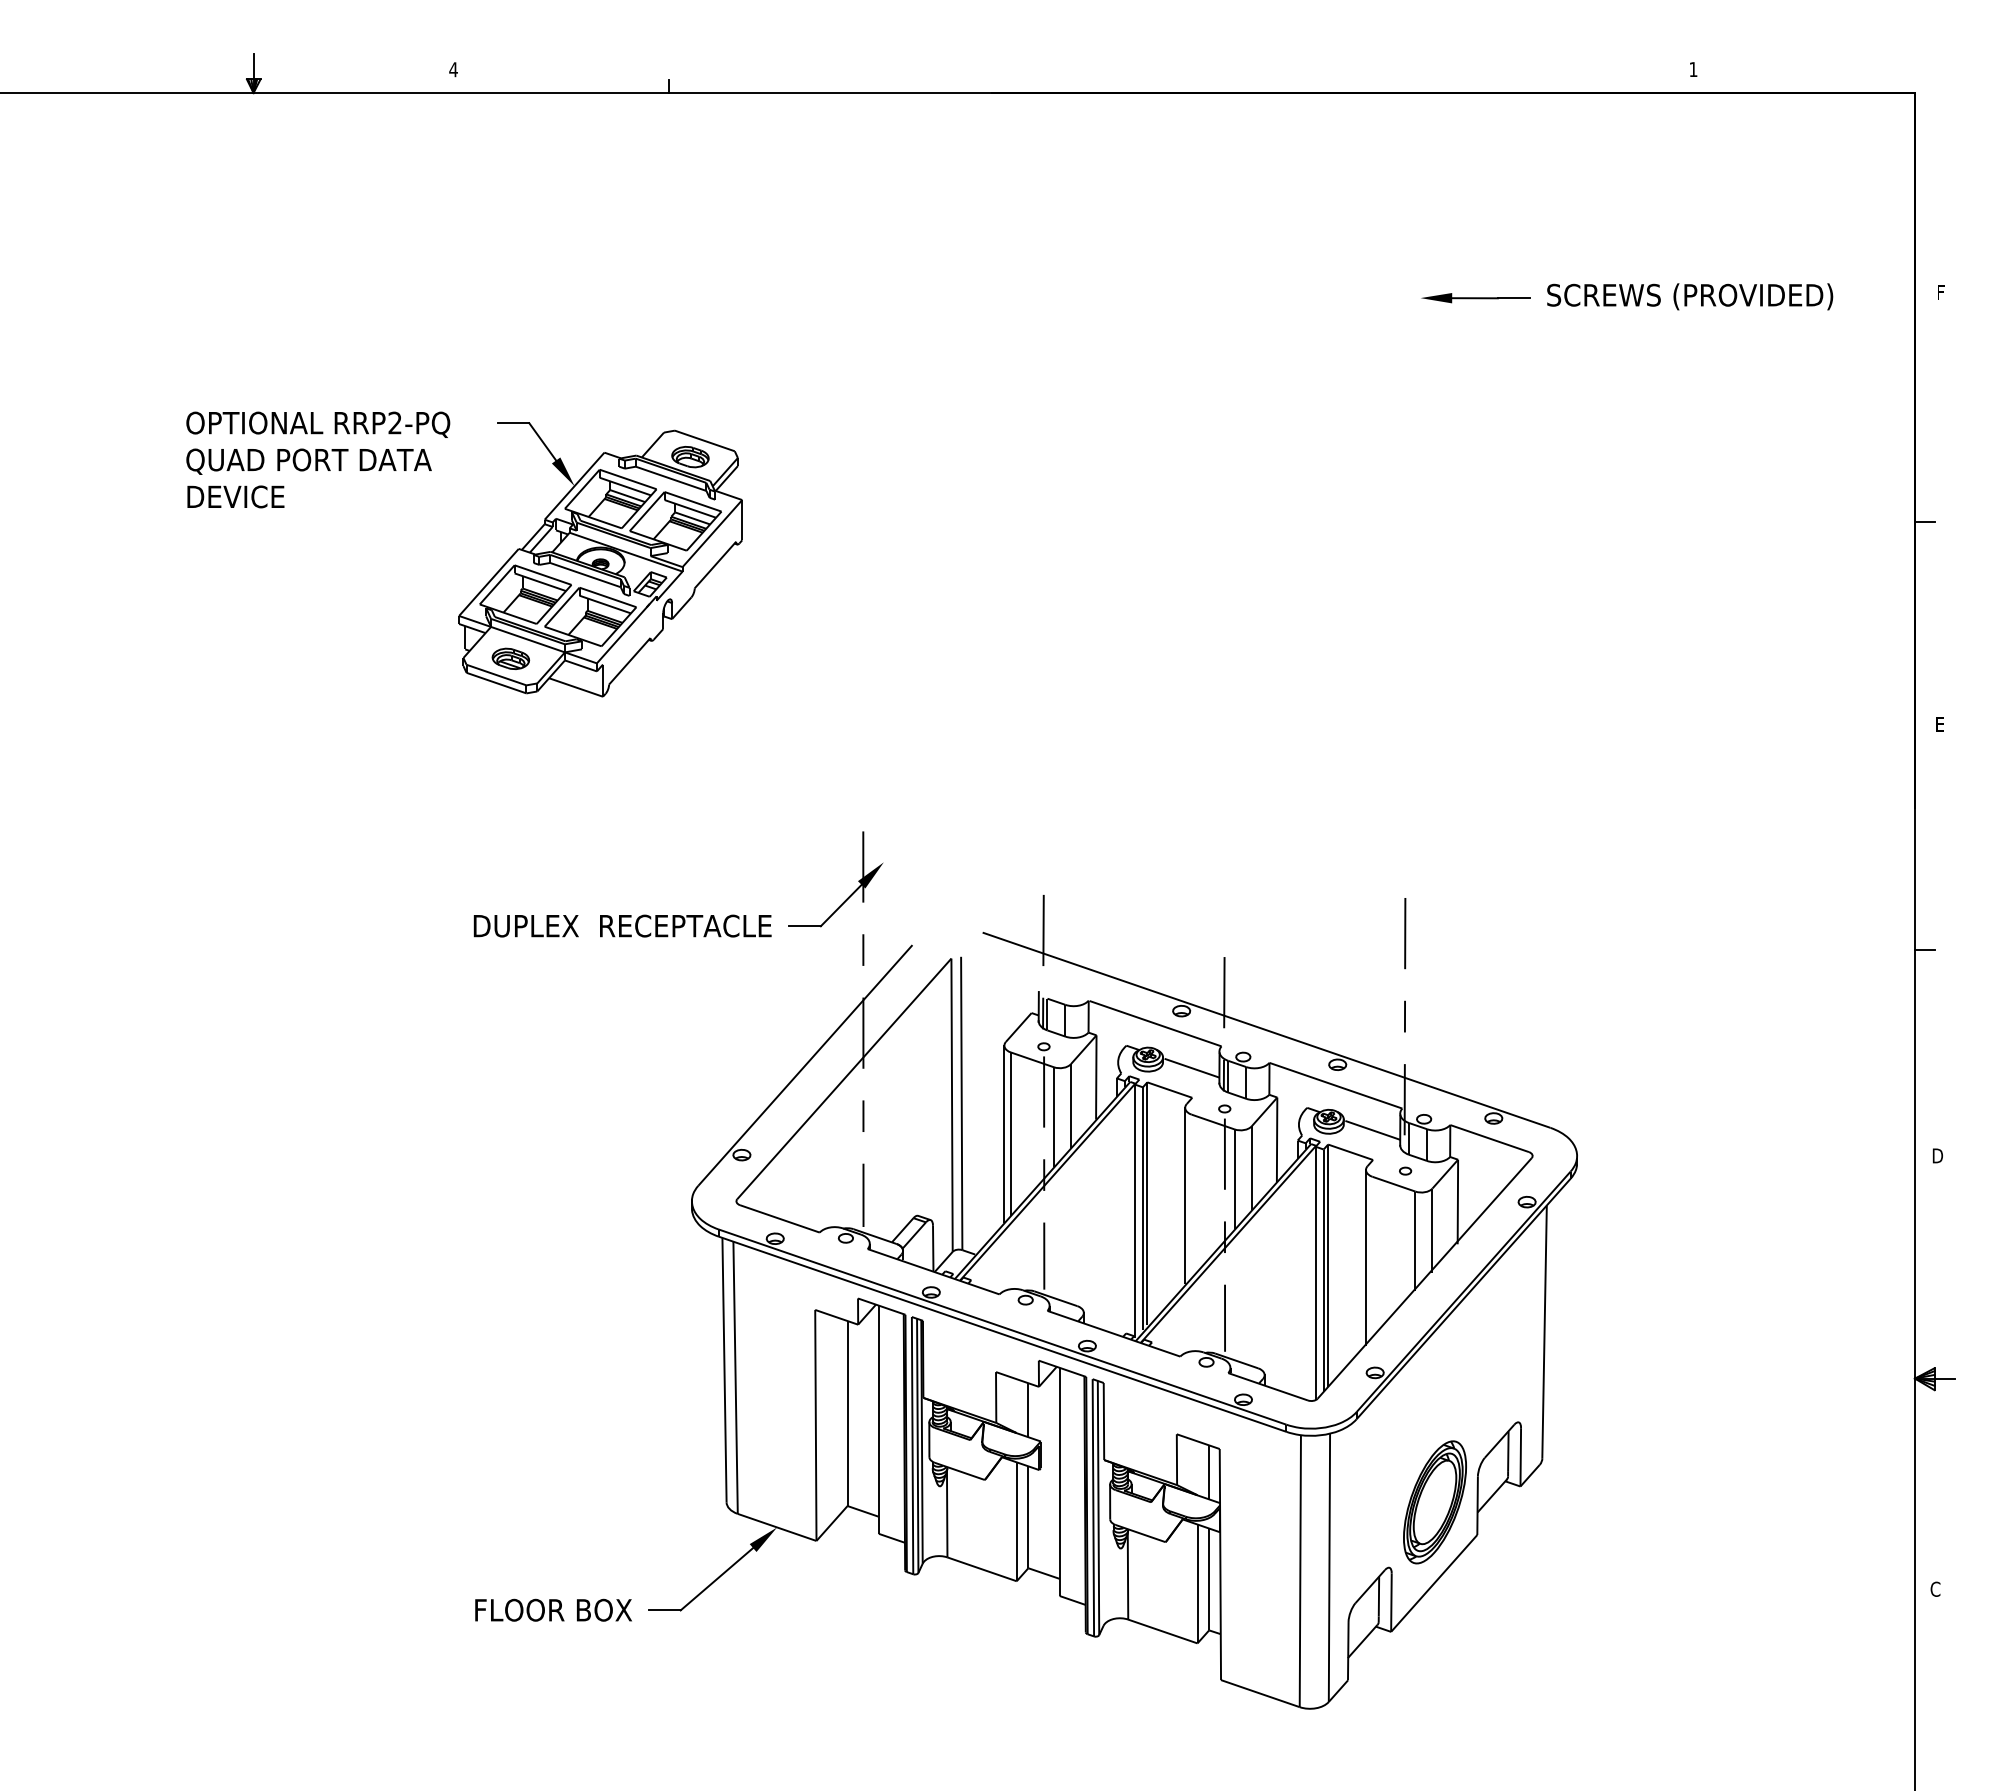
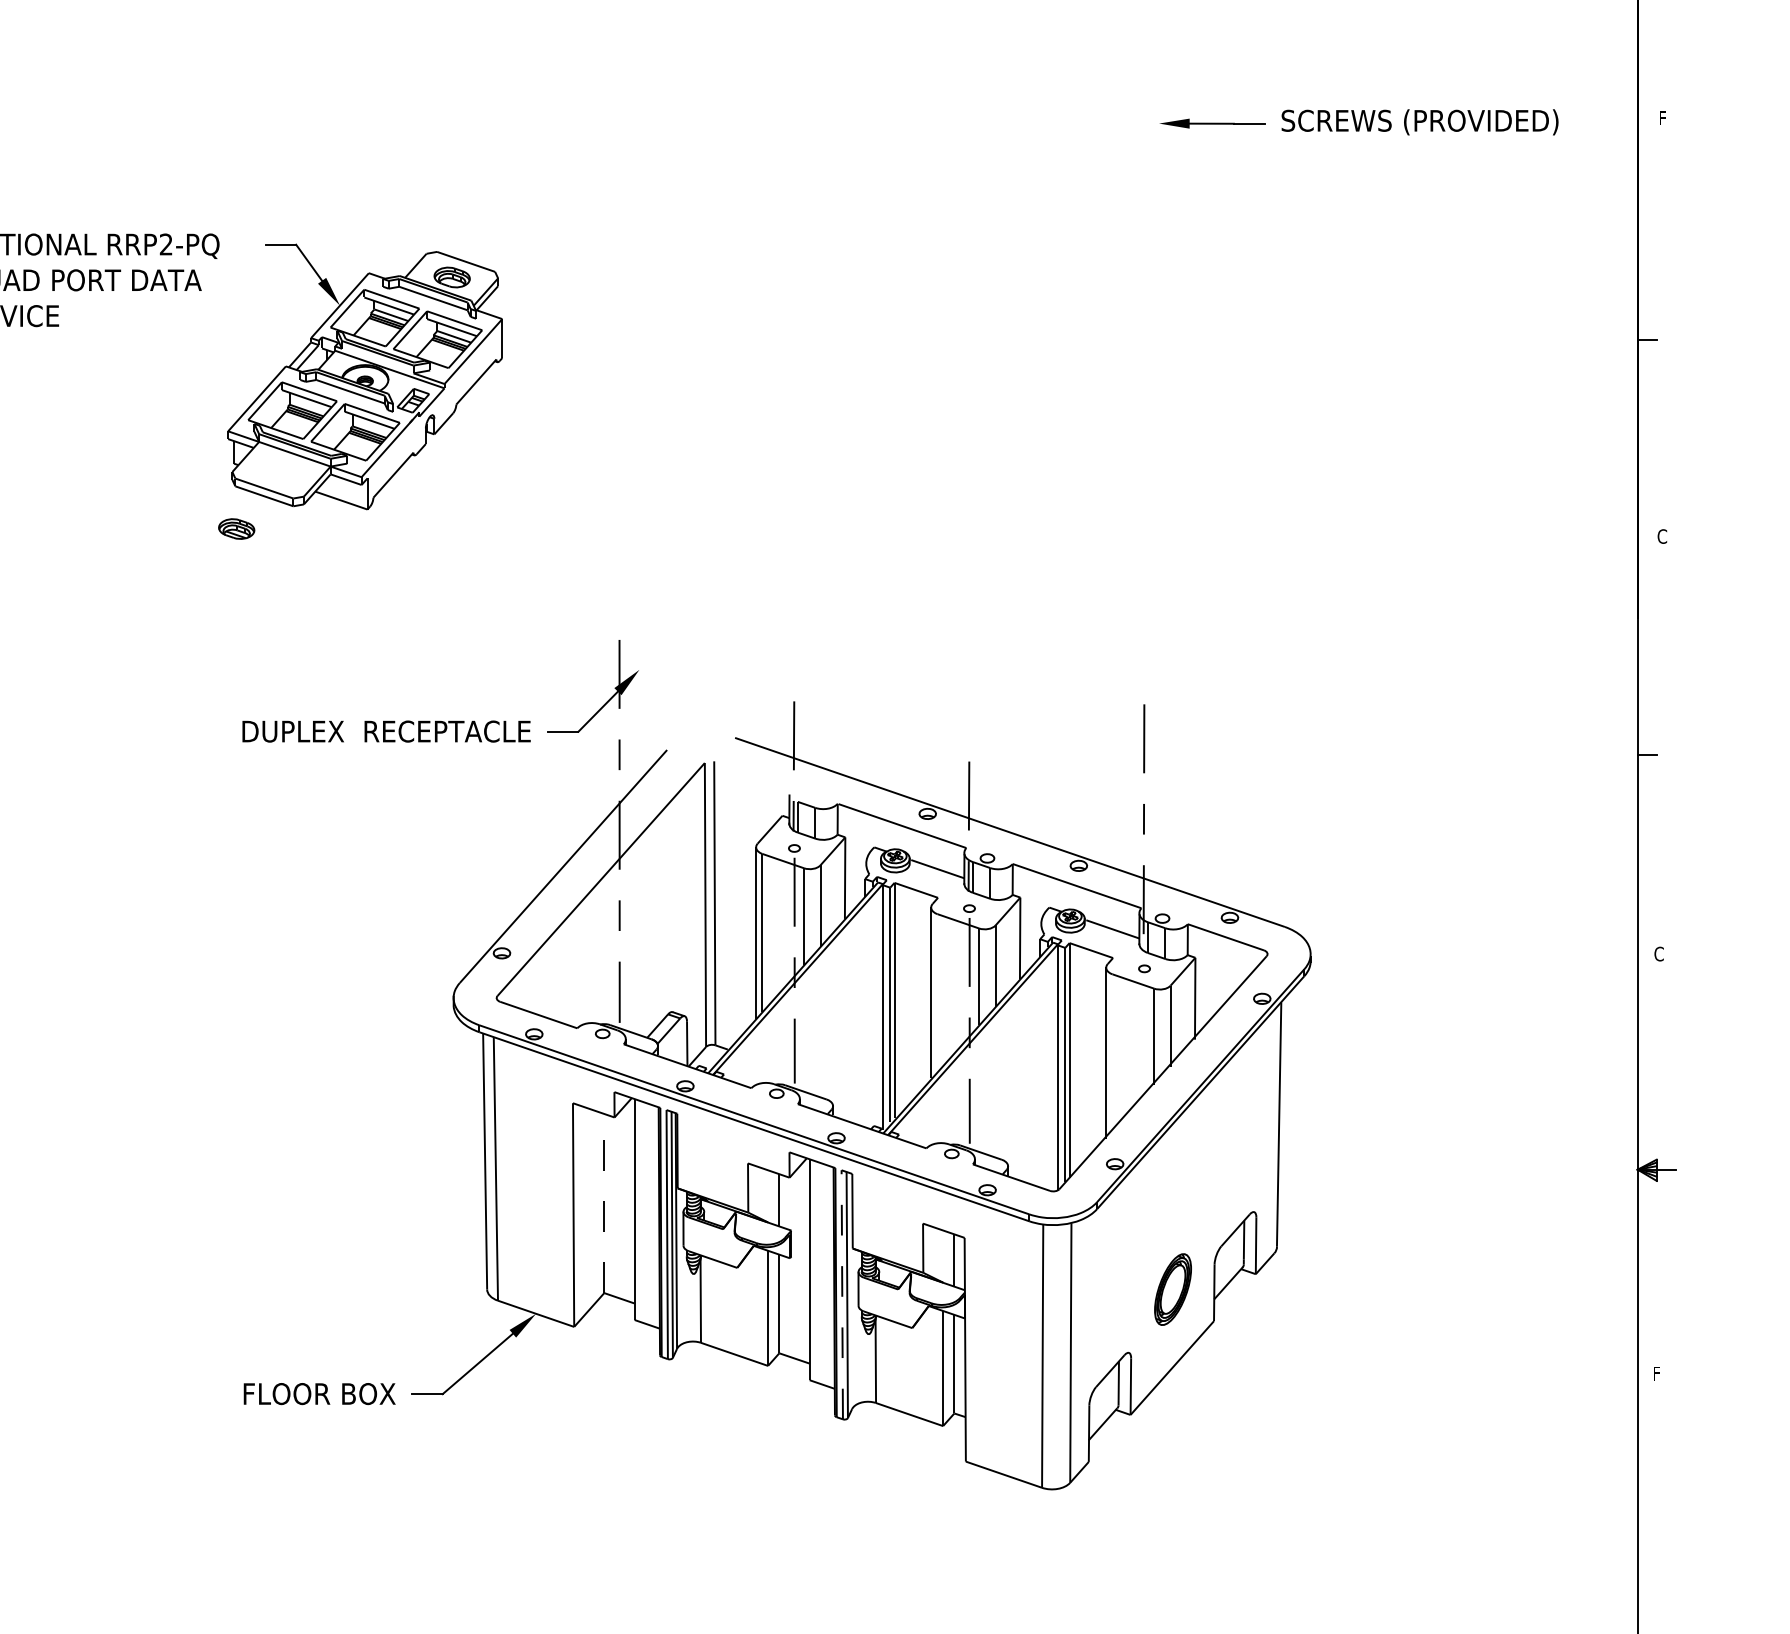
part: (510, 658) -> (236, 528), moved
text: (1940, 724) -> (1662, 536), E -> C
text: (1937, 1155) -> (1659, 953), D -> C
line: (847, 1413) -> (604, 1203), solid -> dashed
part: (1434, 1502) -> (1172, 1289), size x0.6
line: (1093, 1507) -> (842, 1294), solid -> dashed
text: (1935, 1588) -> (1657, 1372), C -> F

